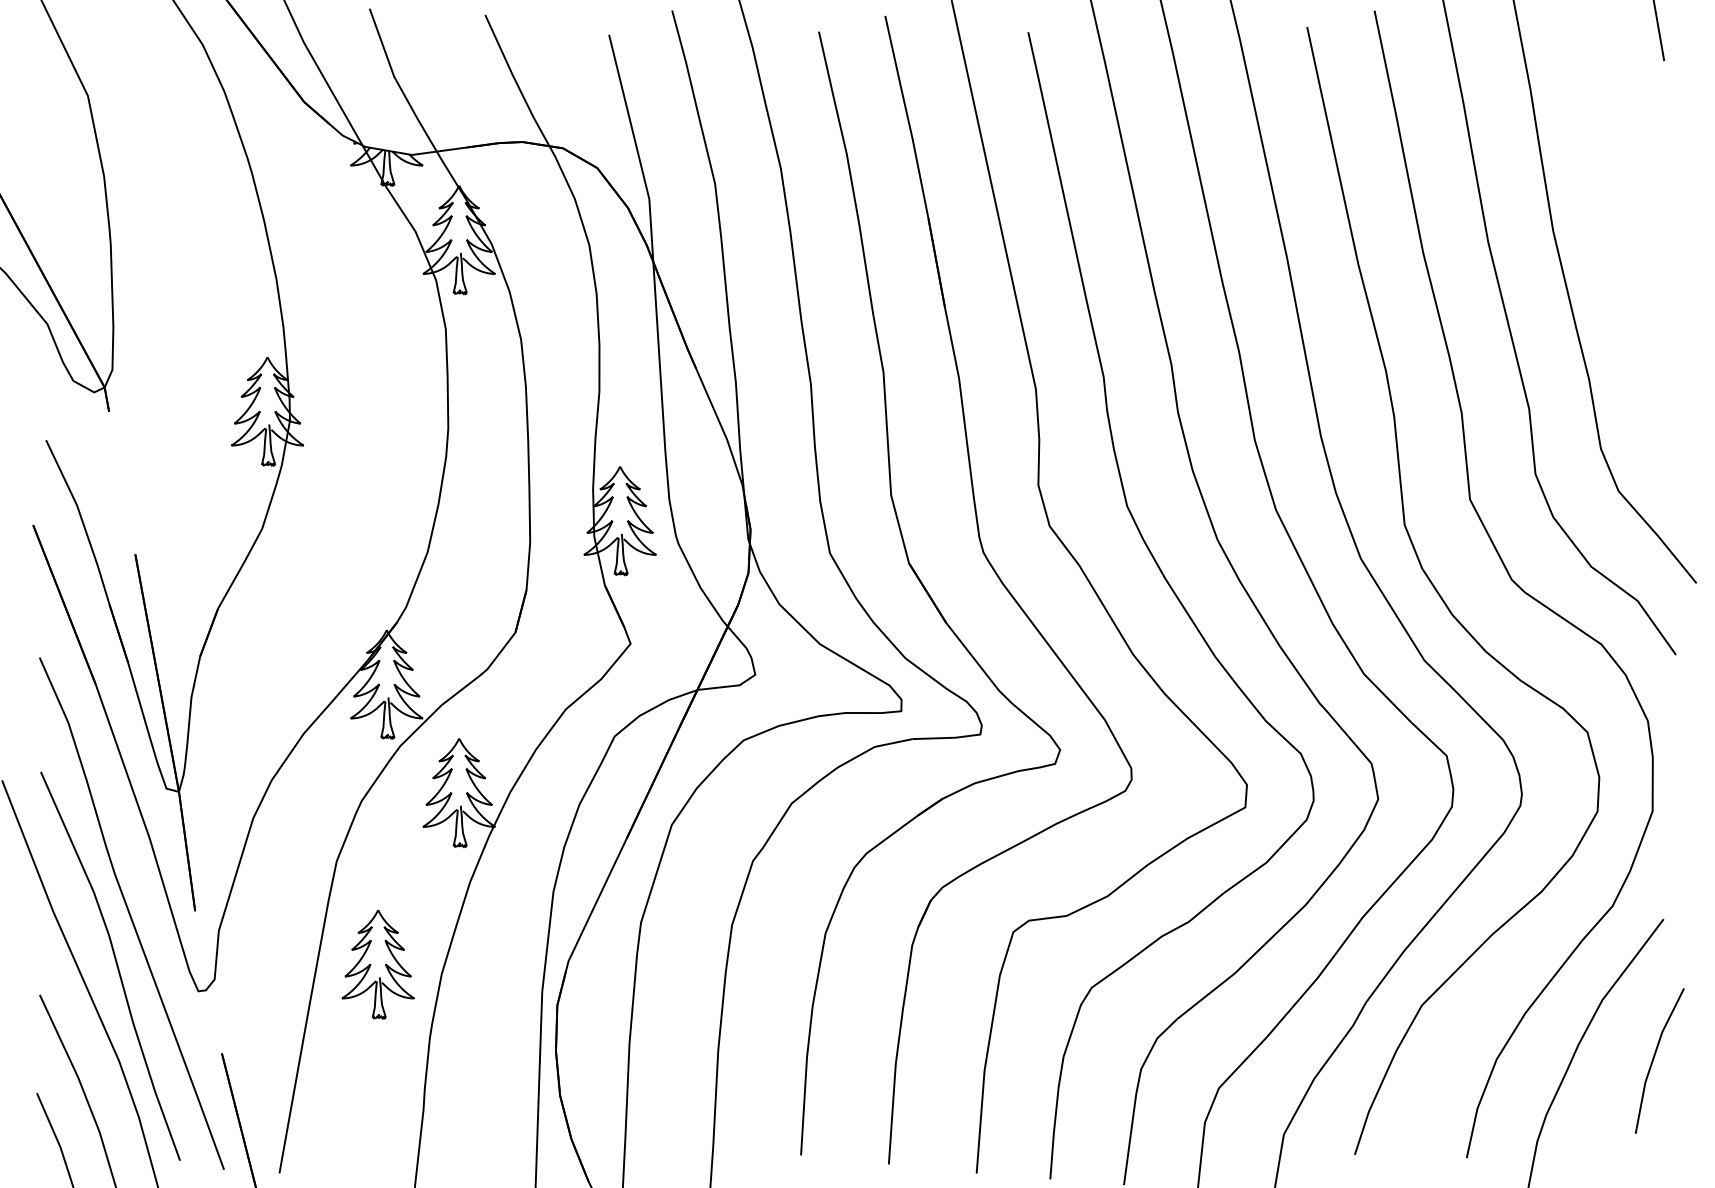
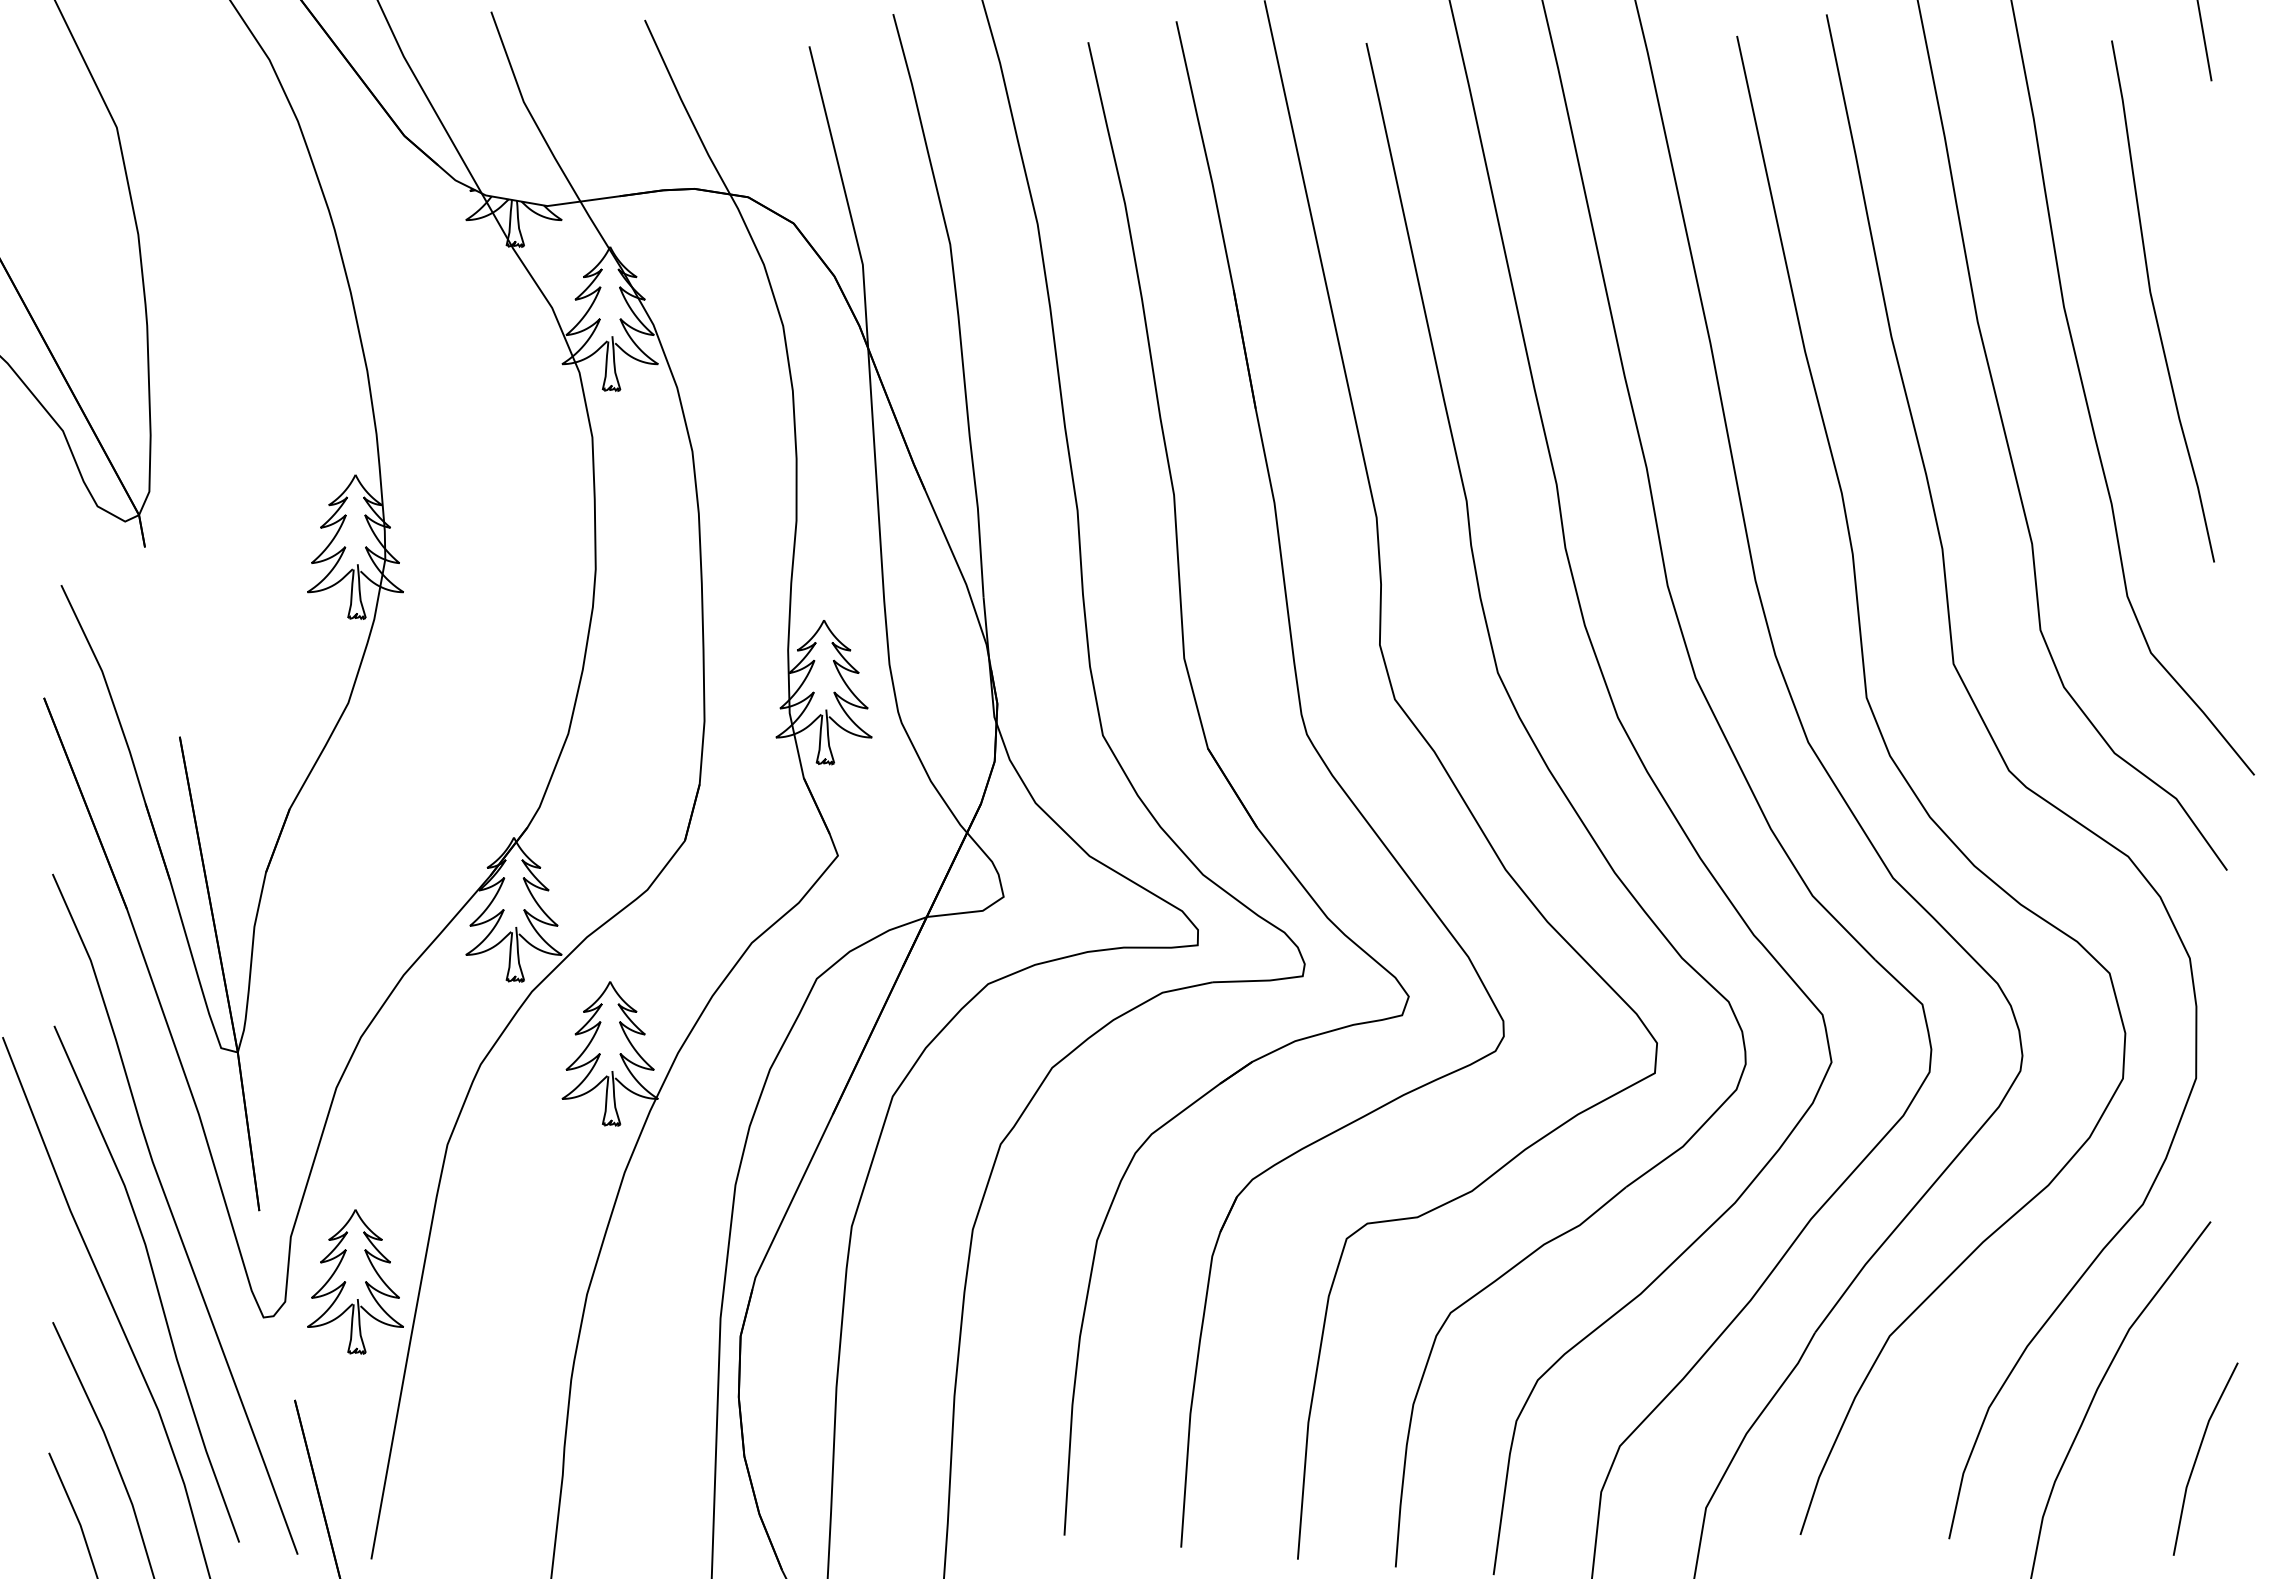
curve: (1621, 229) -> (2154, 304), added
part: (378, 964) -> (355, 1281), moved
line: (1654, 1058) -> (2198, 1455), moved

